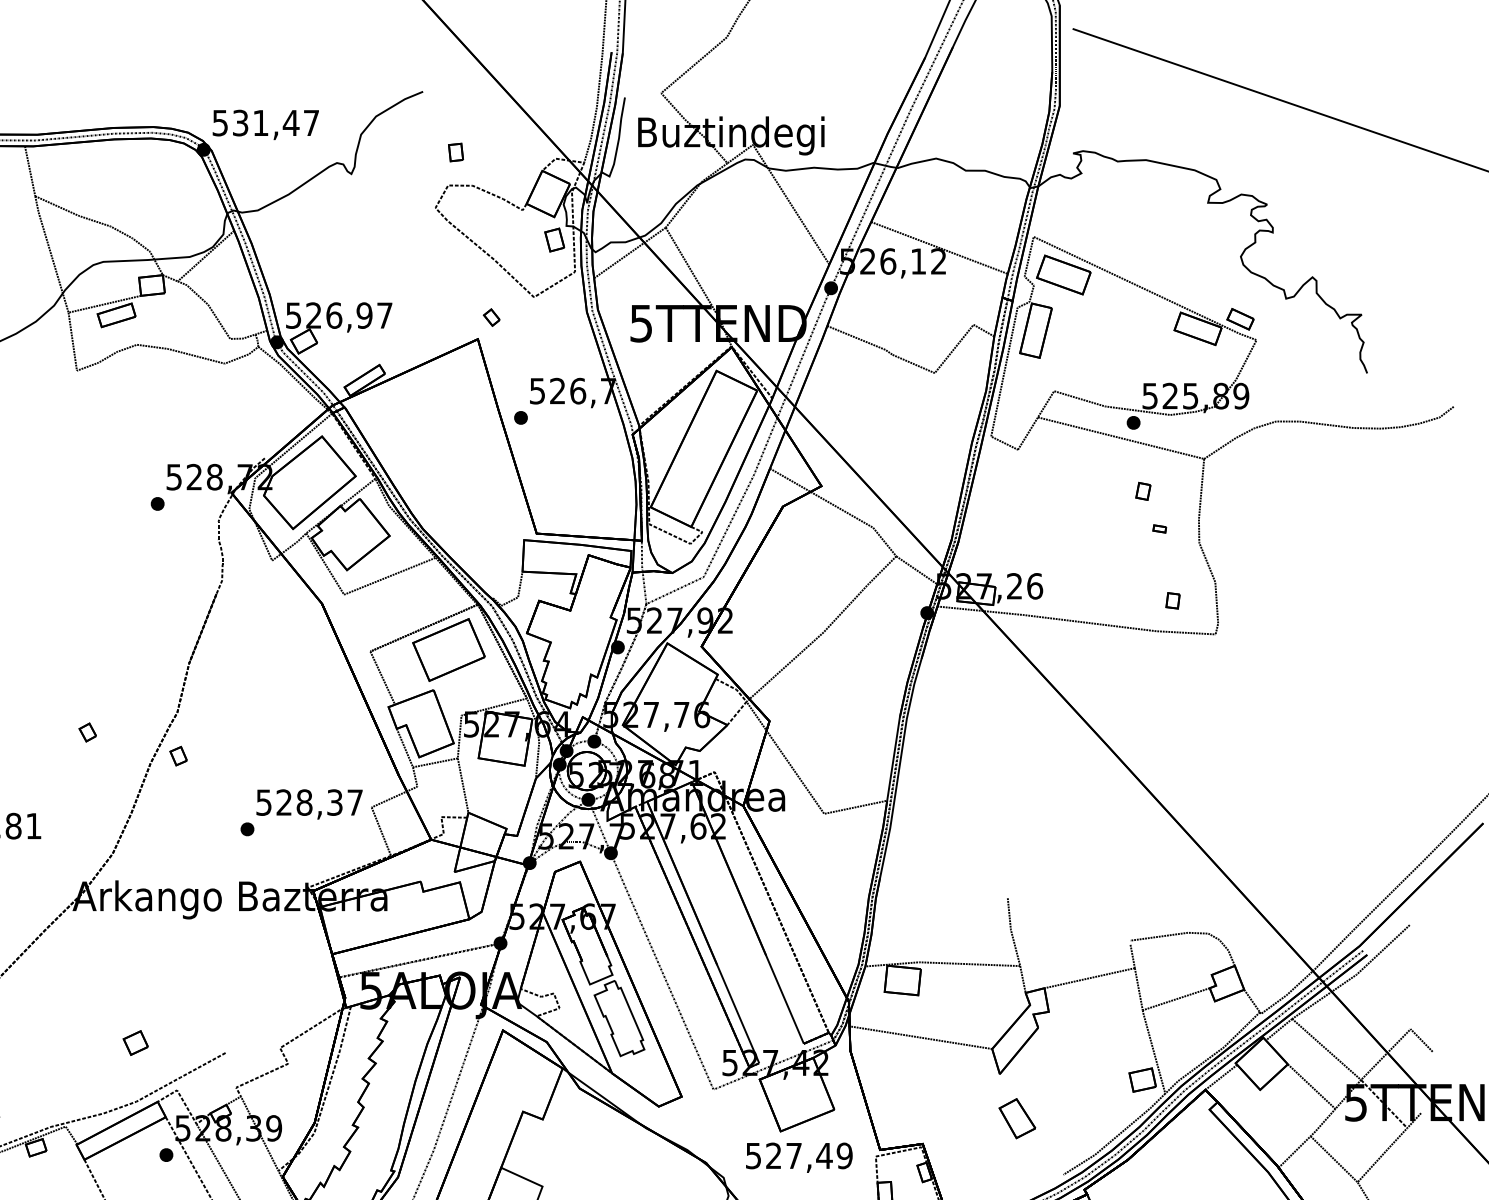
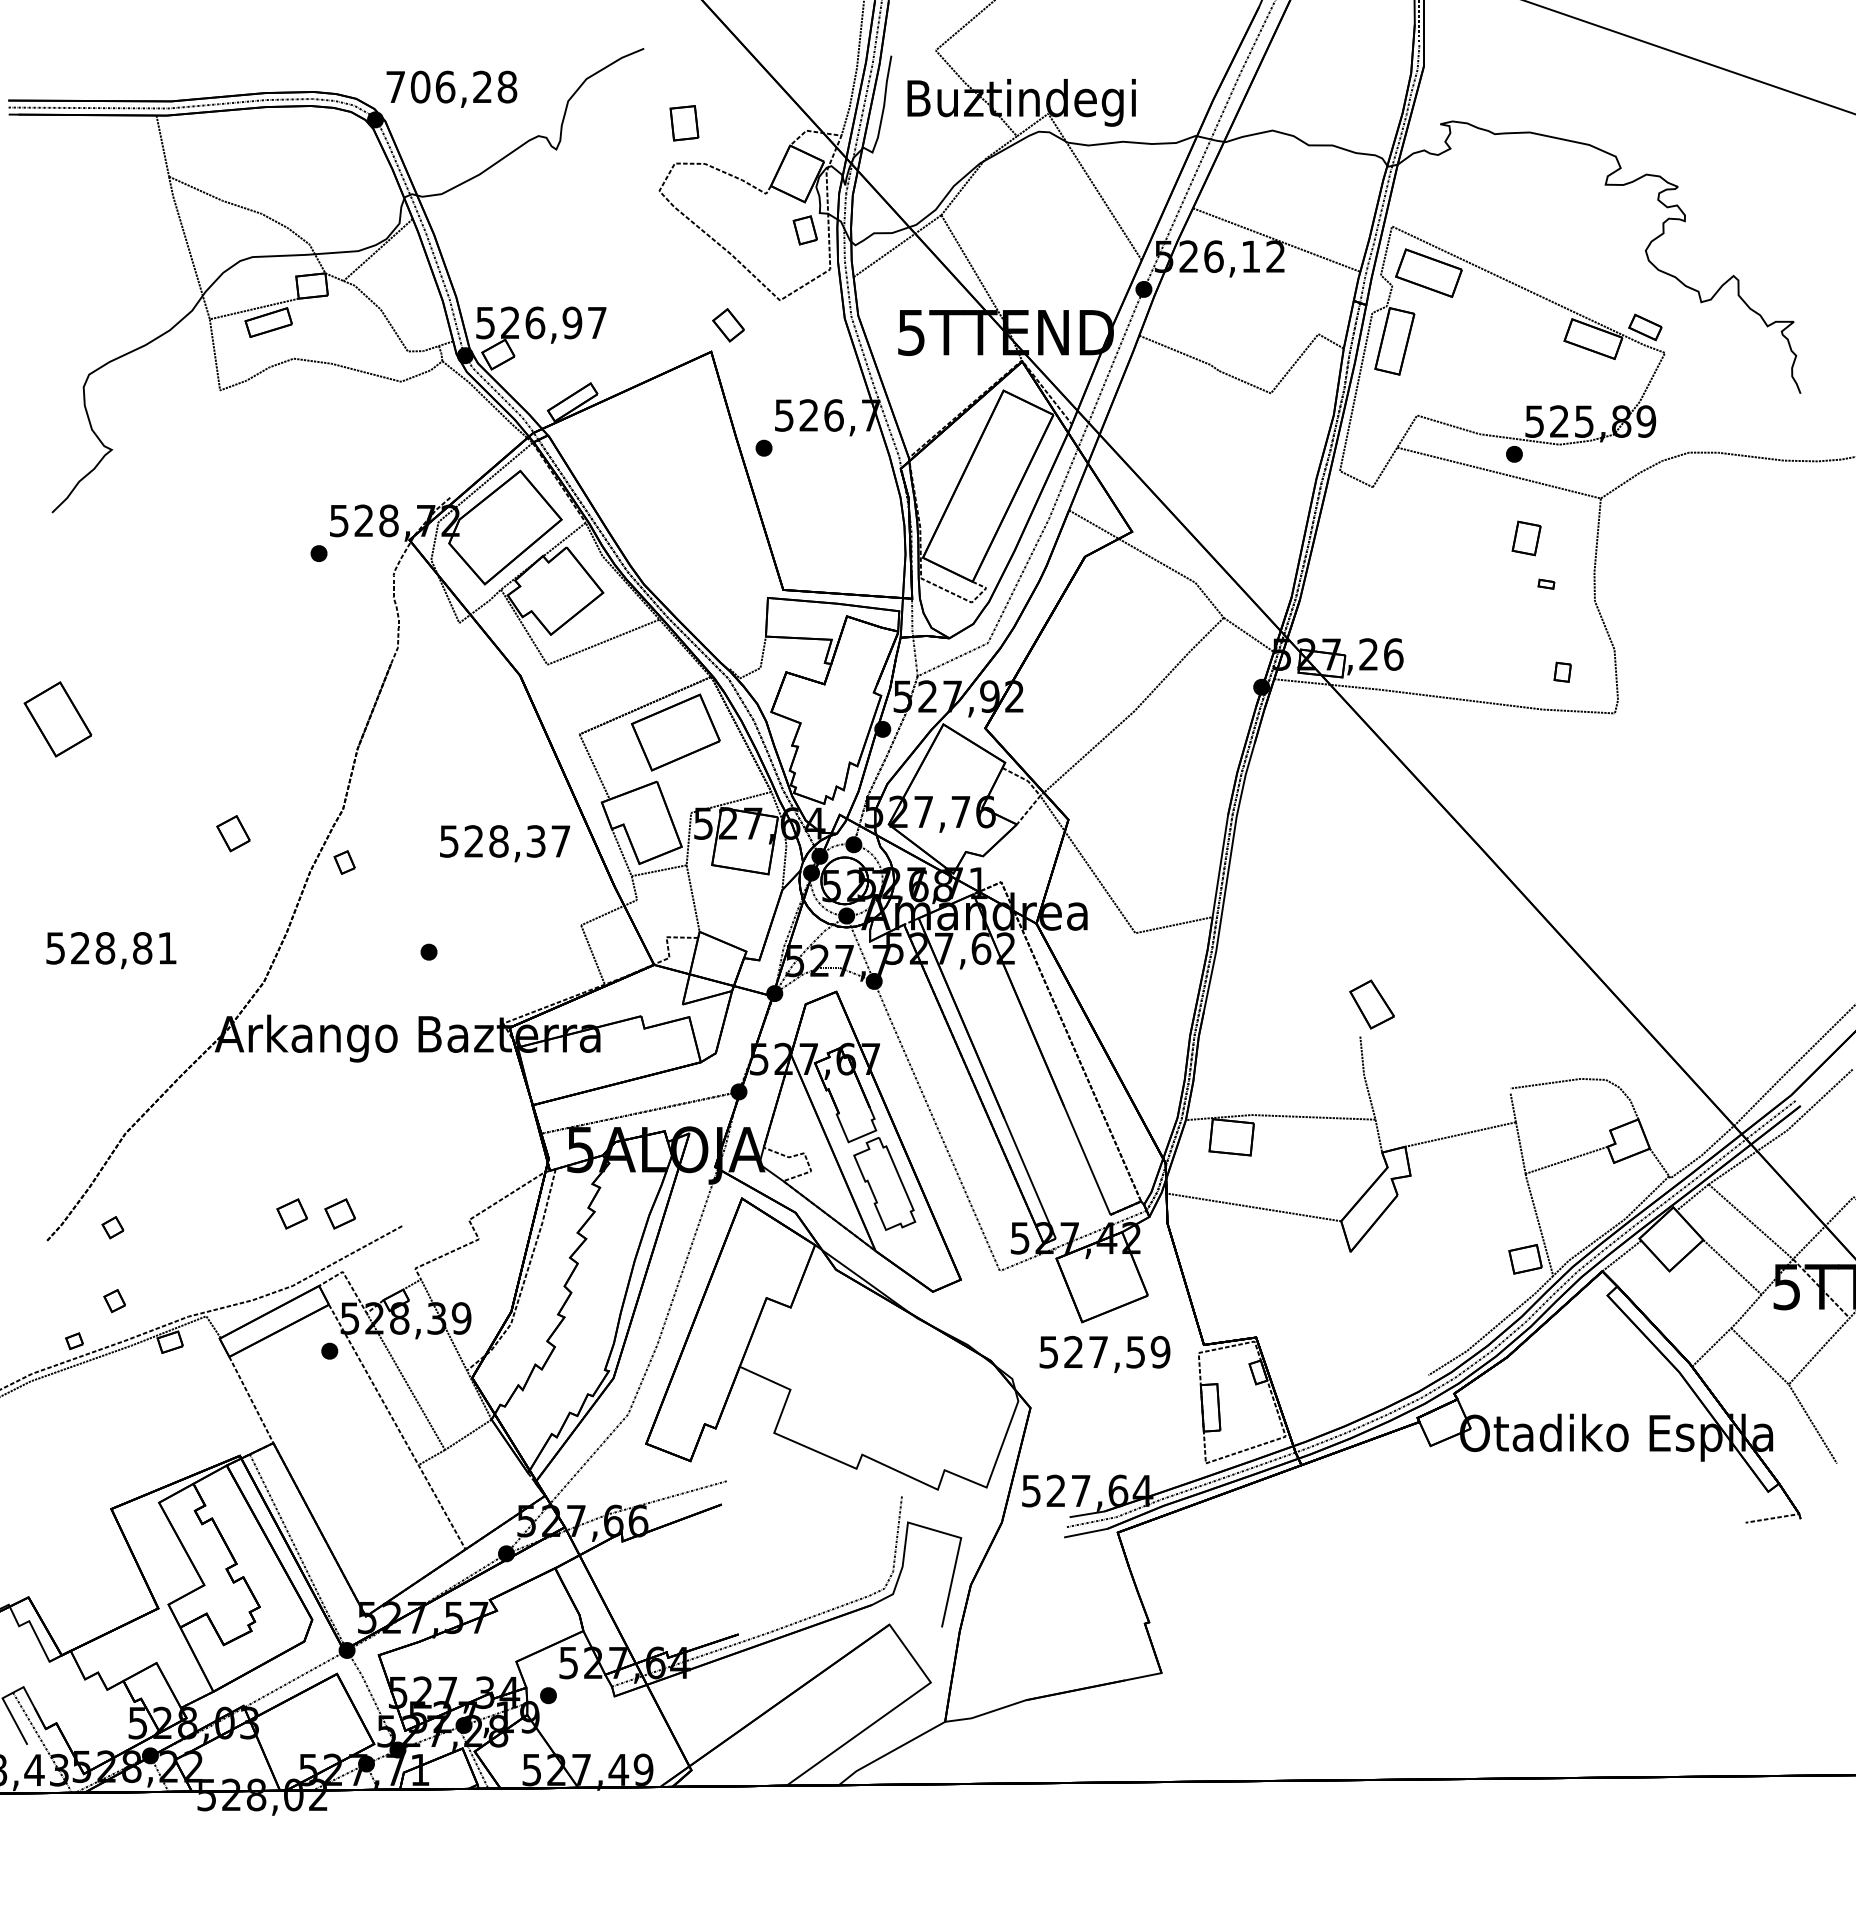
text: (265, 122) -> (451, 86), 531,47 -> 706,28
part: (456, 151) -> (684, 122), size x1.6
part: (491, 317) -> (727, 325), size x1.6
part: (1142, 490) -> (1525, 537), size x1.6
part: (87, 732) -> (233, 833), size x1.6
text: (309, 804) -> (505, 843), moved
part: (174, 1042) -> (339, 1213), added
part: (1016, 1118) -> (1371, 1004), moved
text: (824, 1156) -> (1135, 1352), 527,49 -> 527,59

